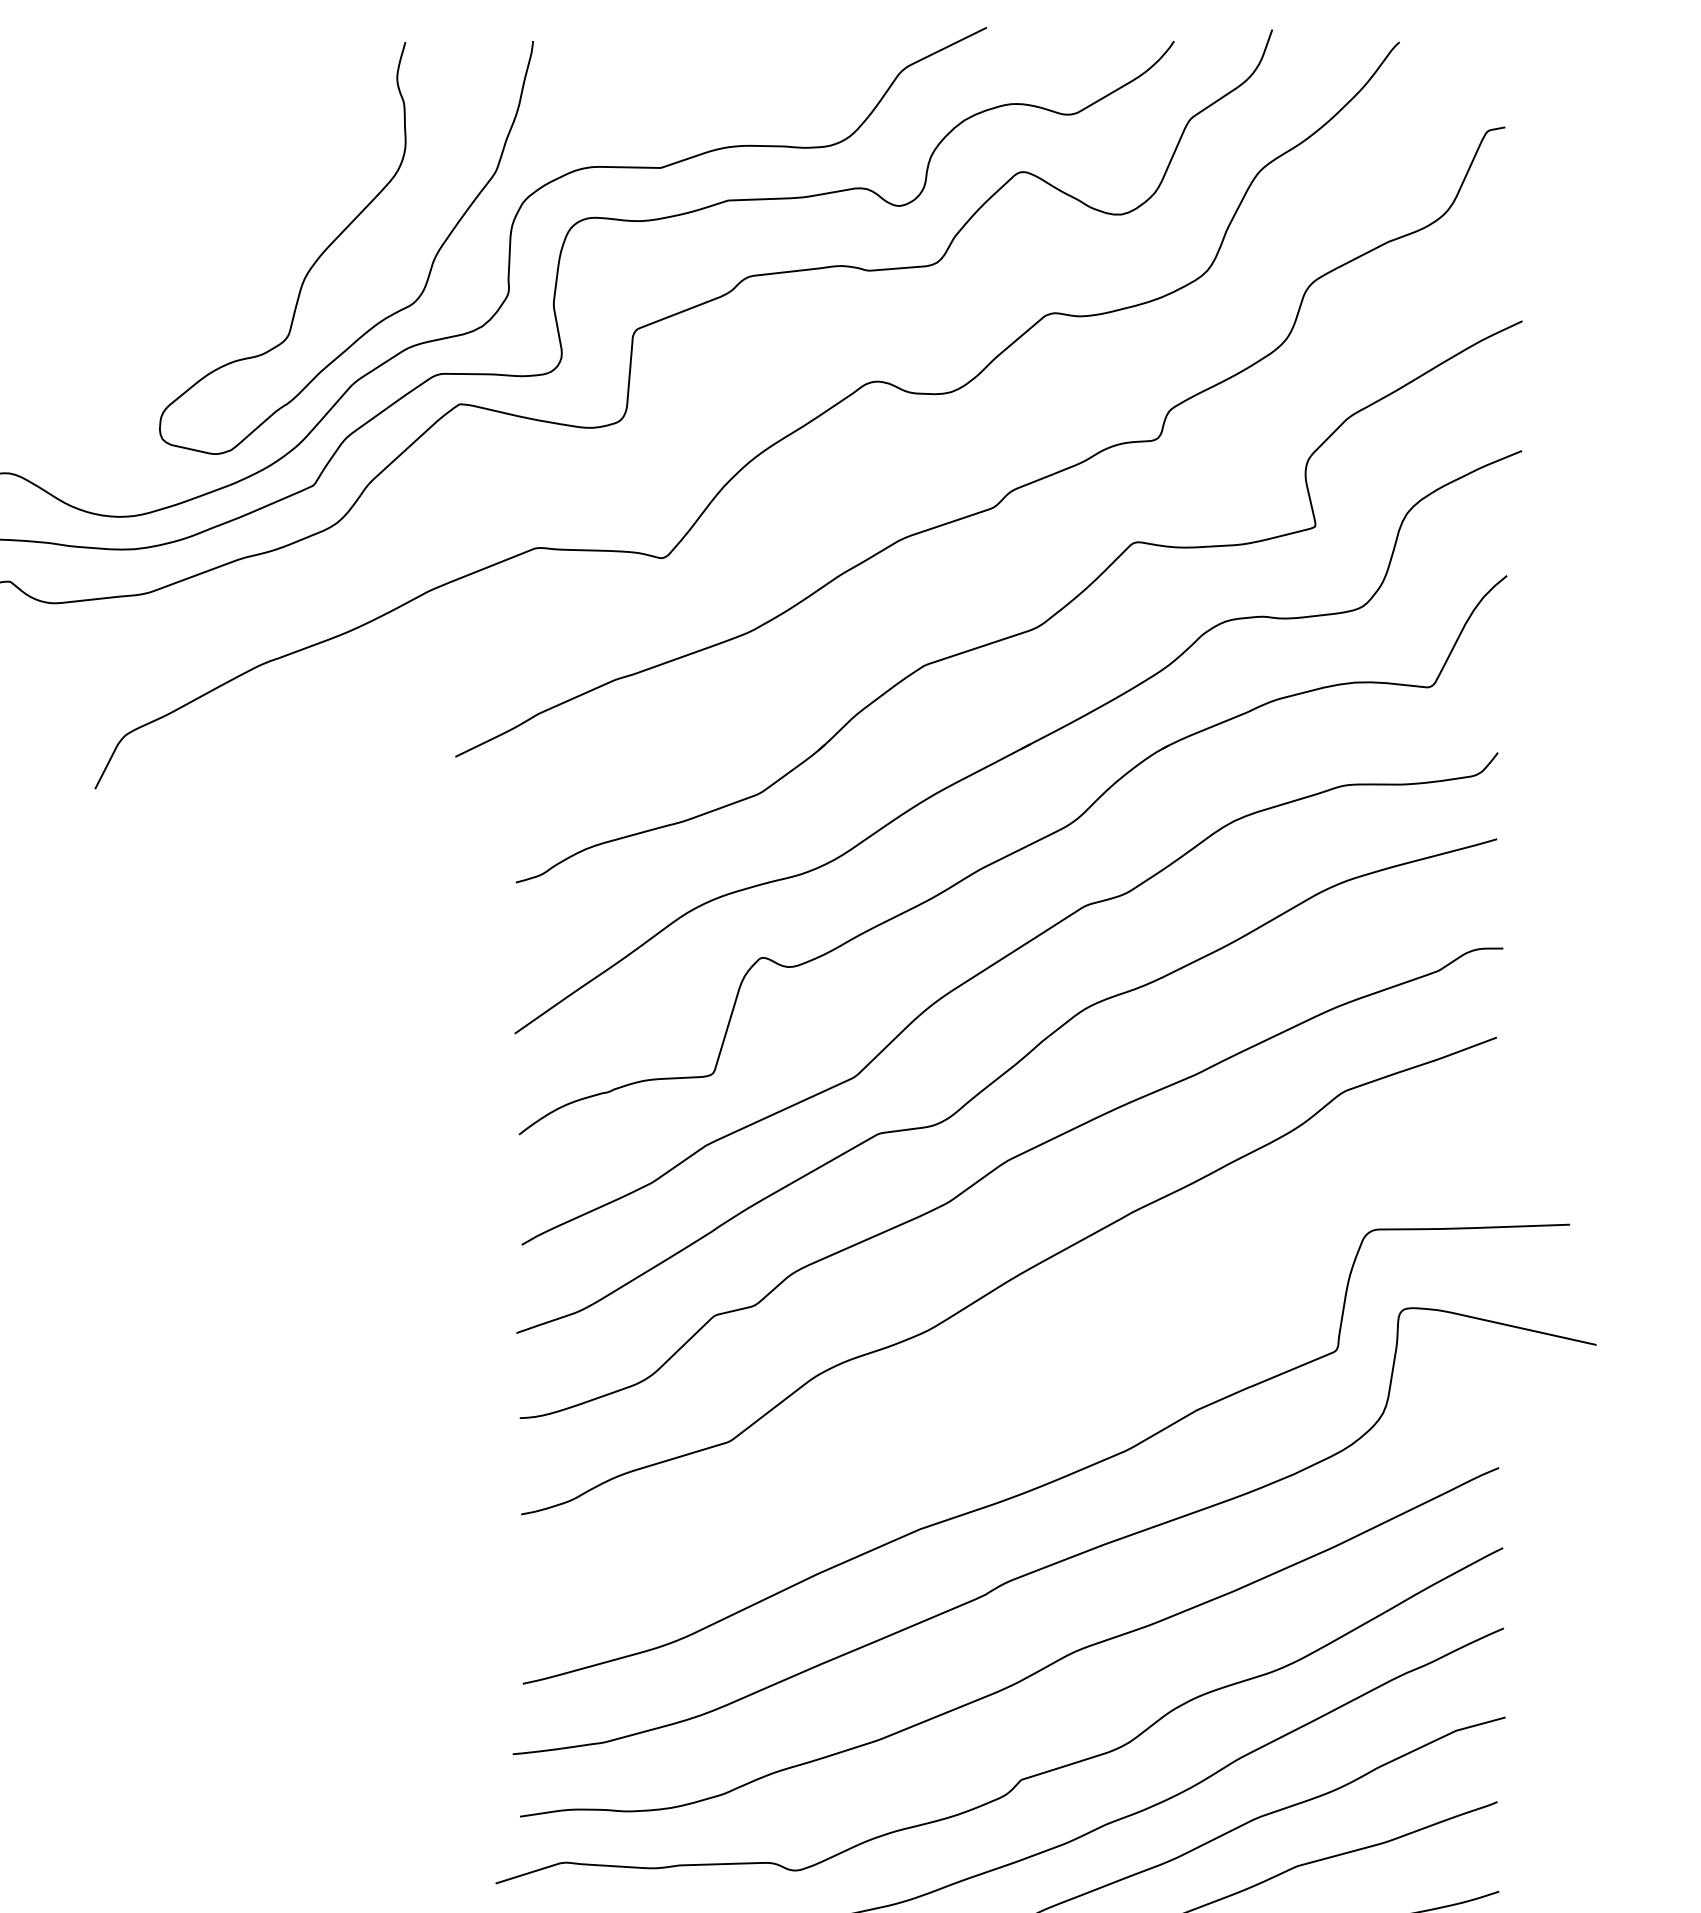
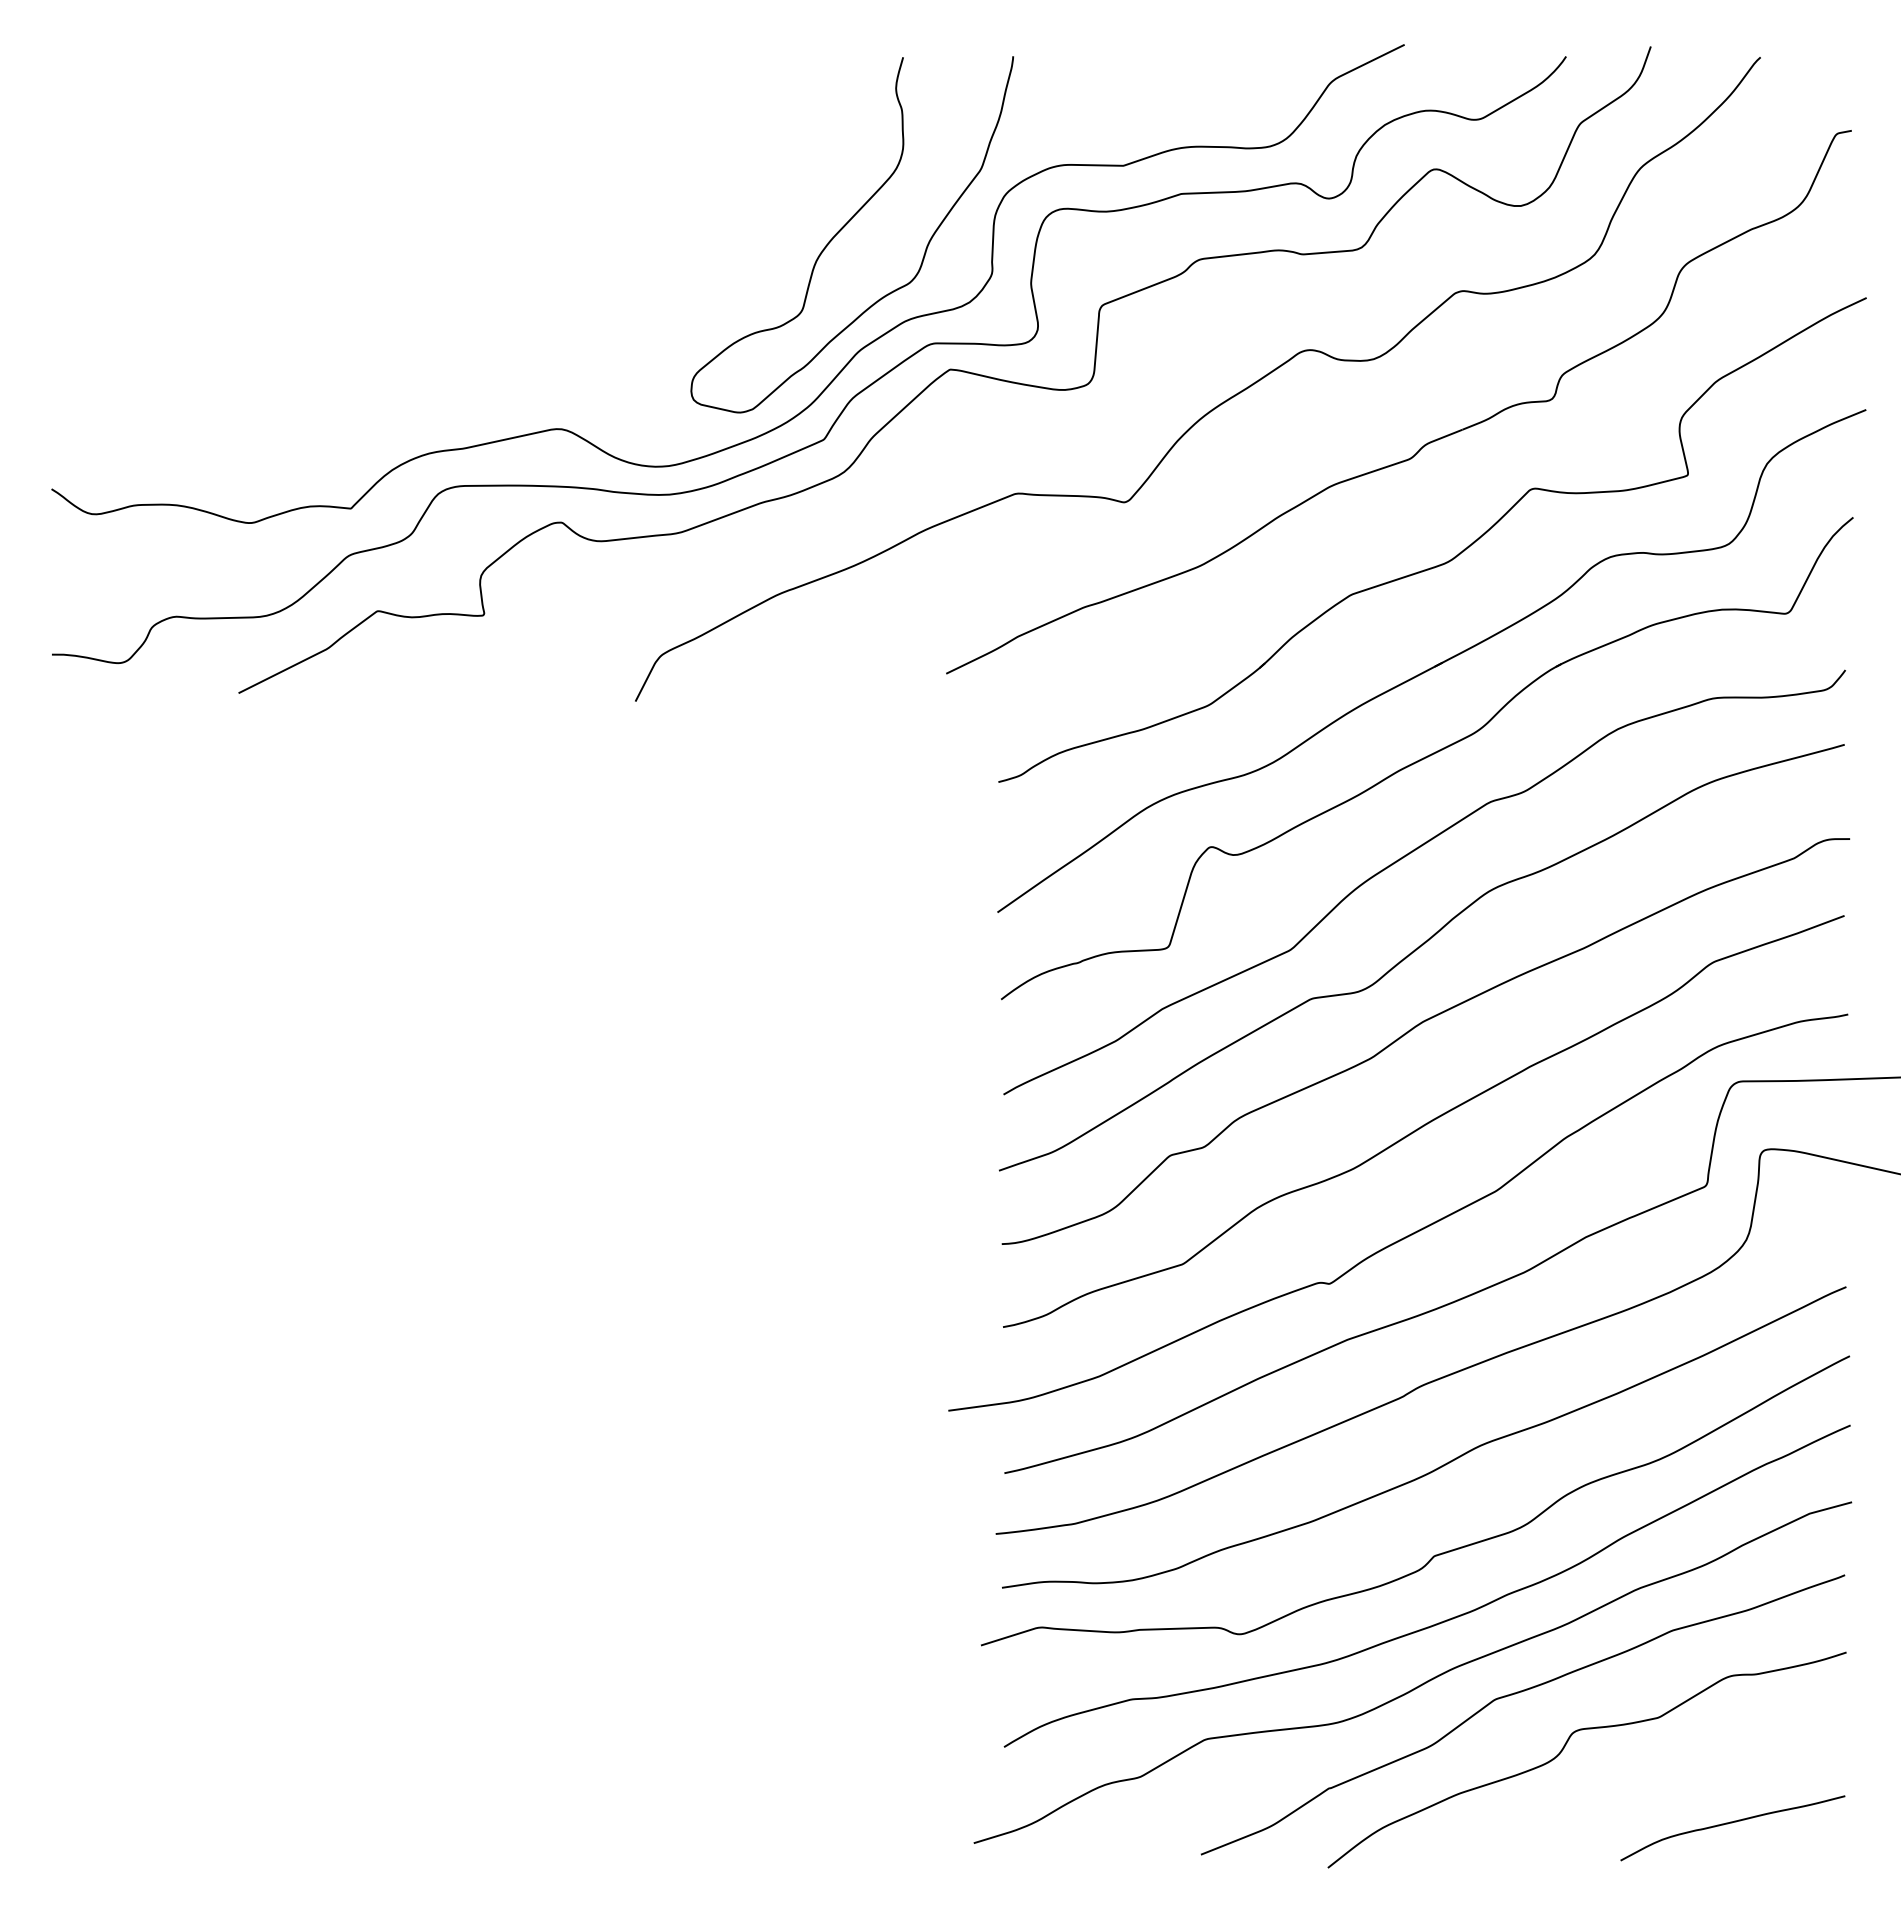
curve: (992, 1407) -> (1409, 1234), added

